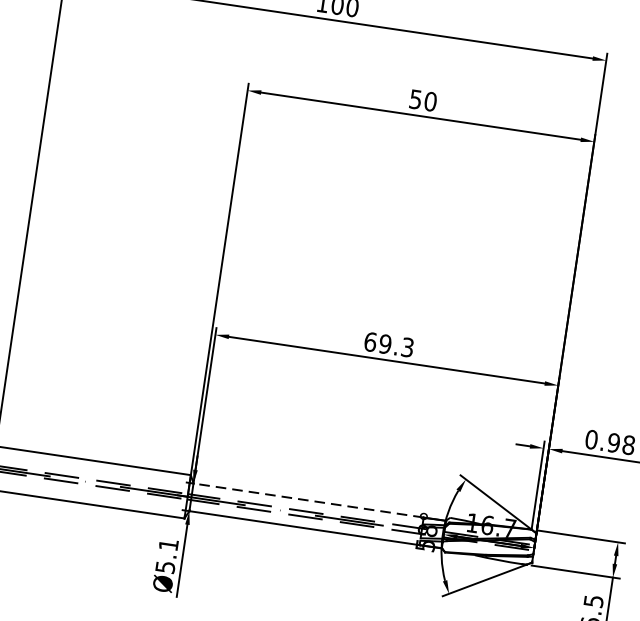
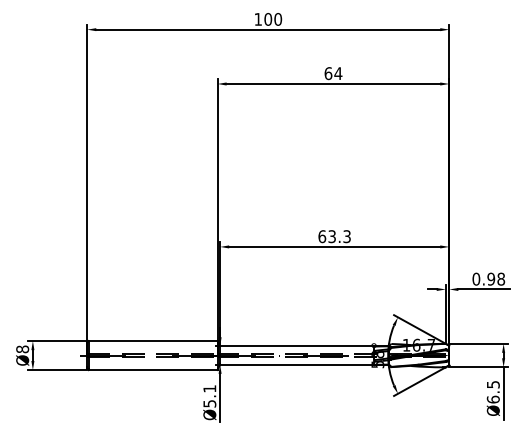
text: (423, 100) -> (333, 73), 50 -> 64
text: (385, 344) -> (332, 236), 69.3 -> 63.3
line: (309, 500) -> (297, 346), dashed -> solid

